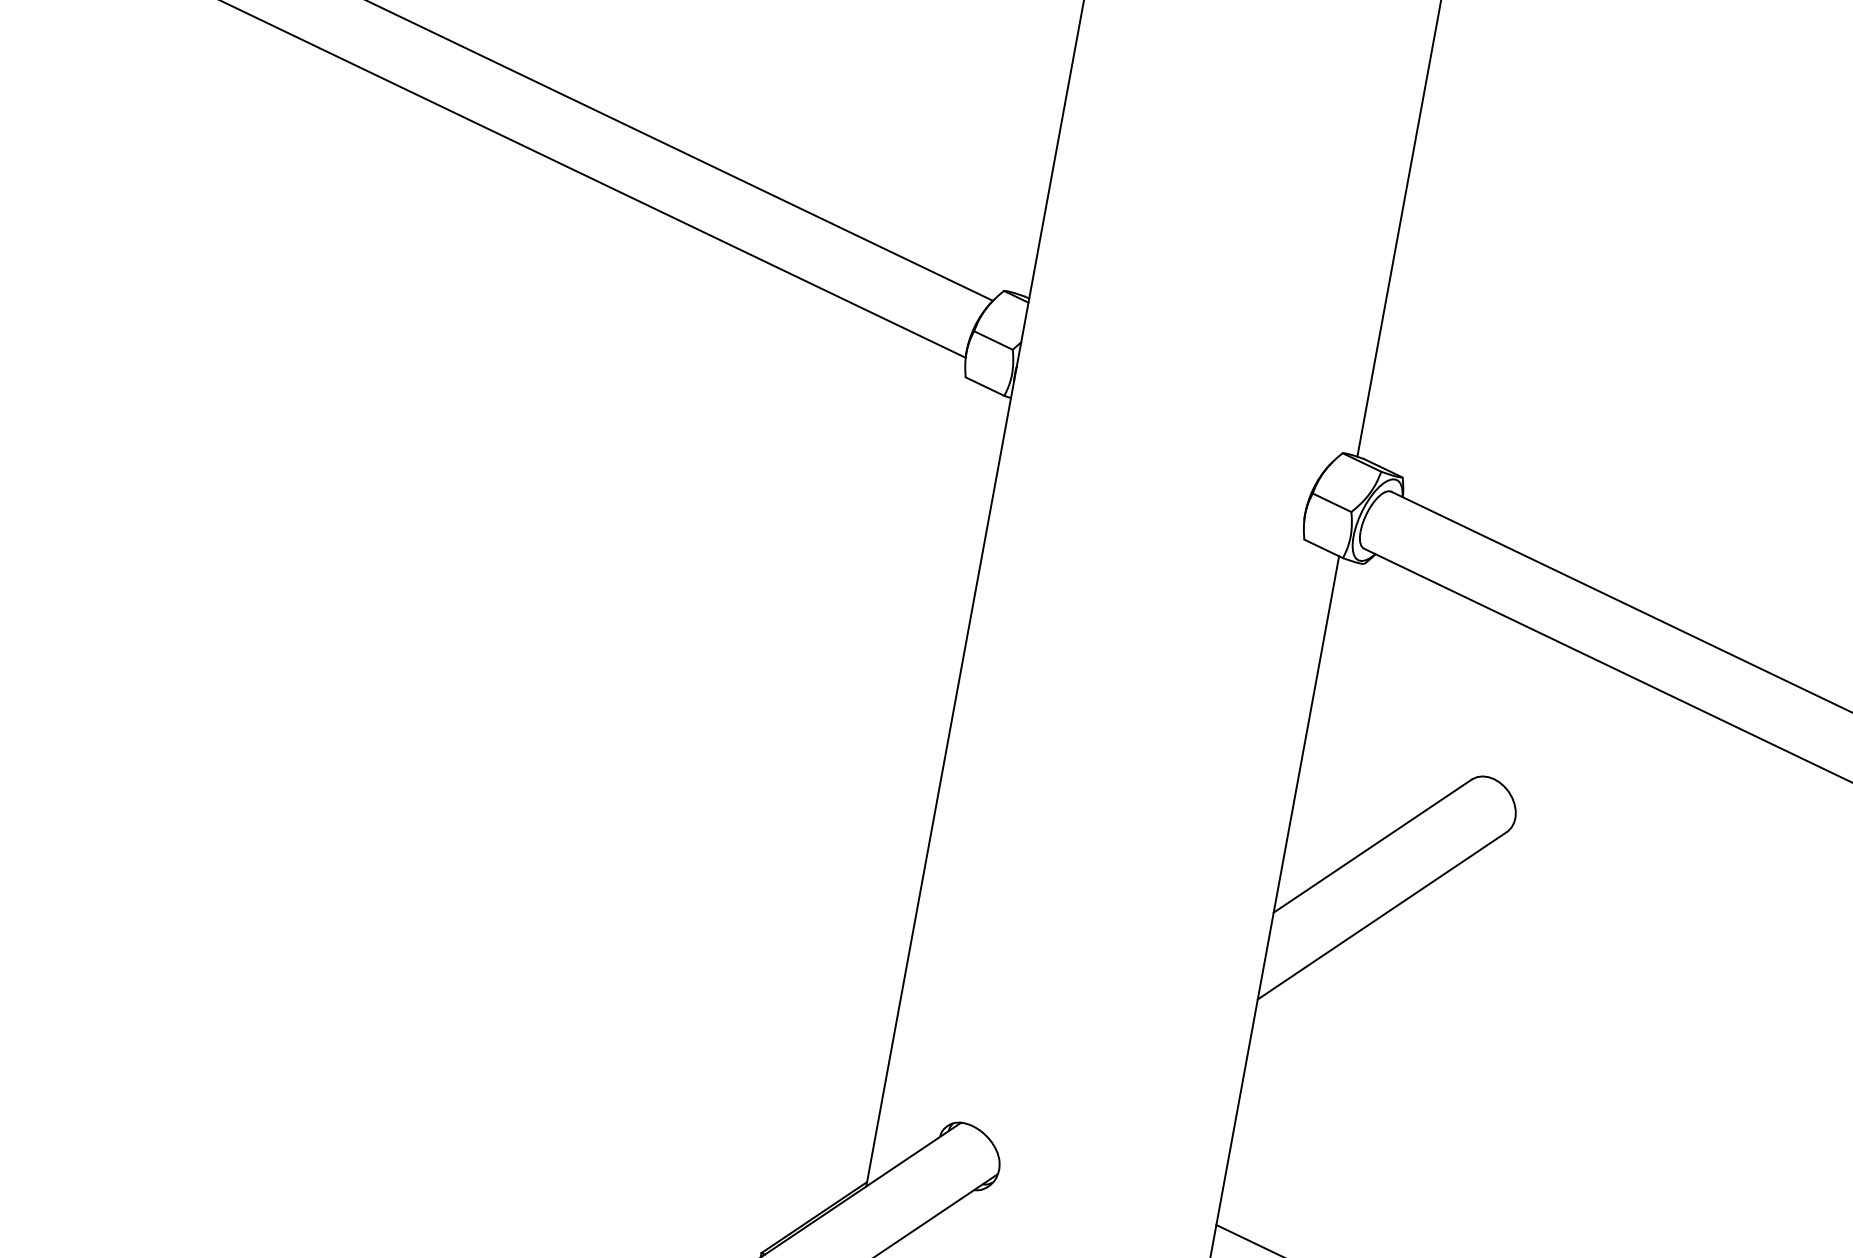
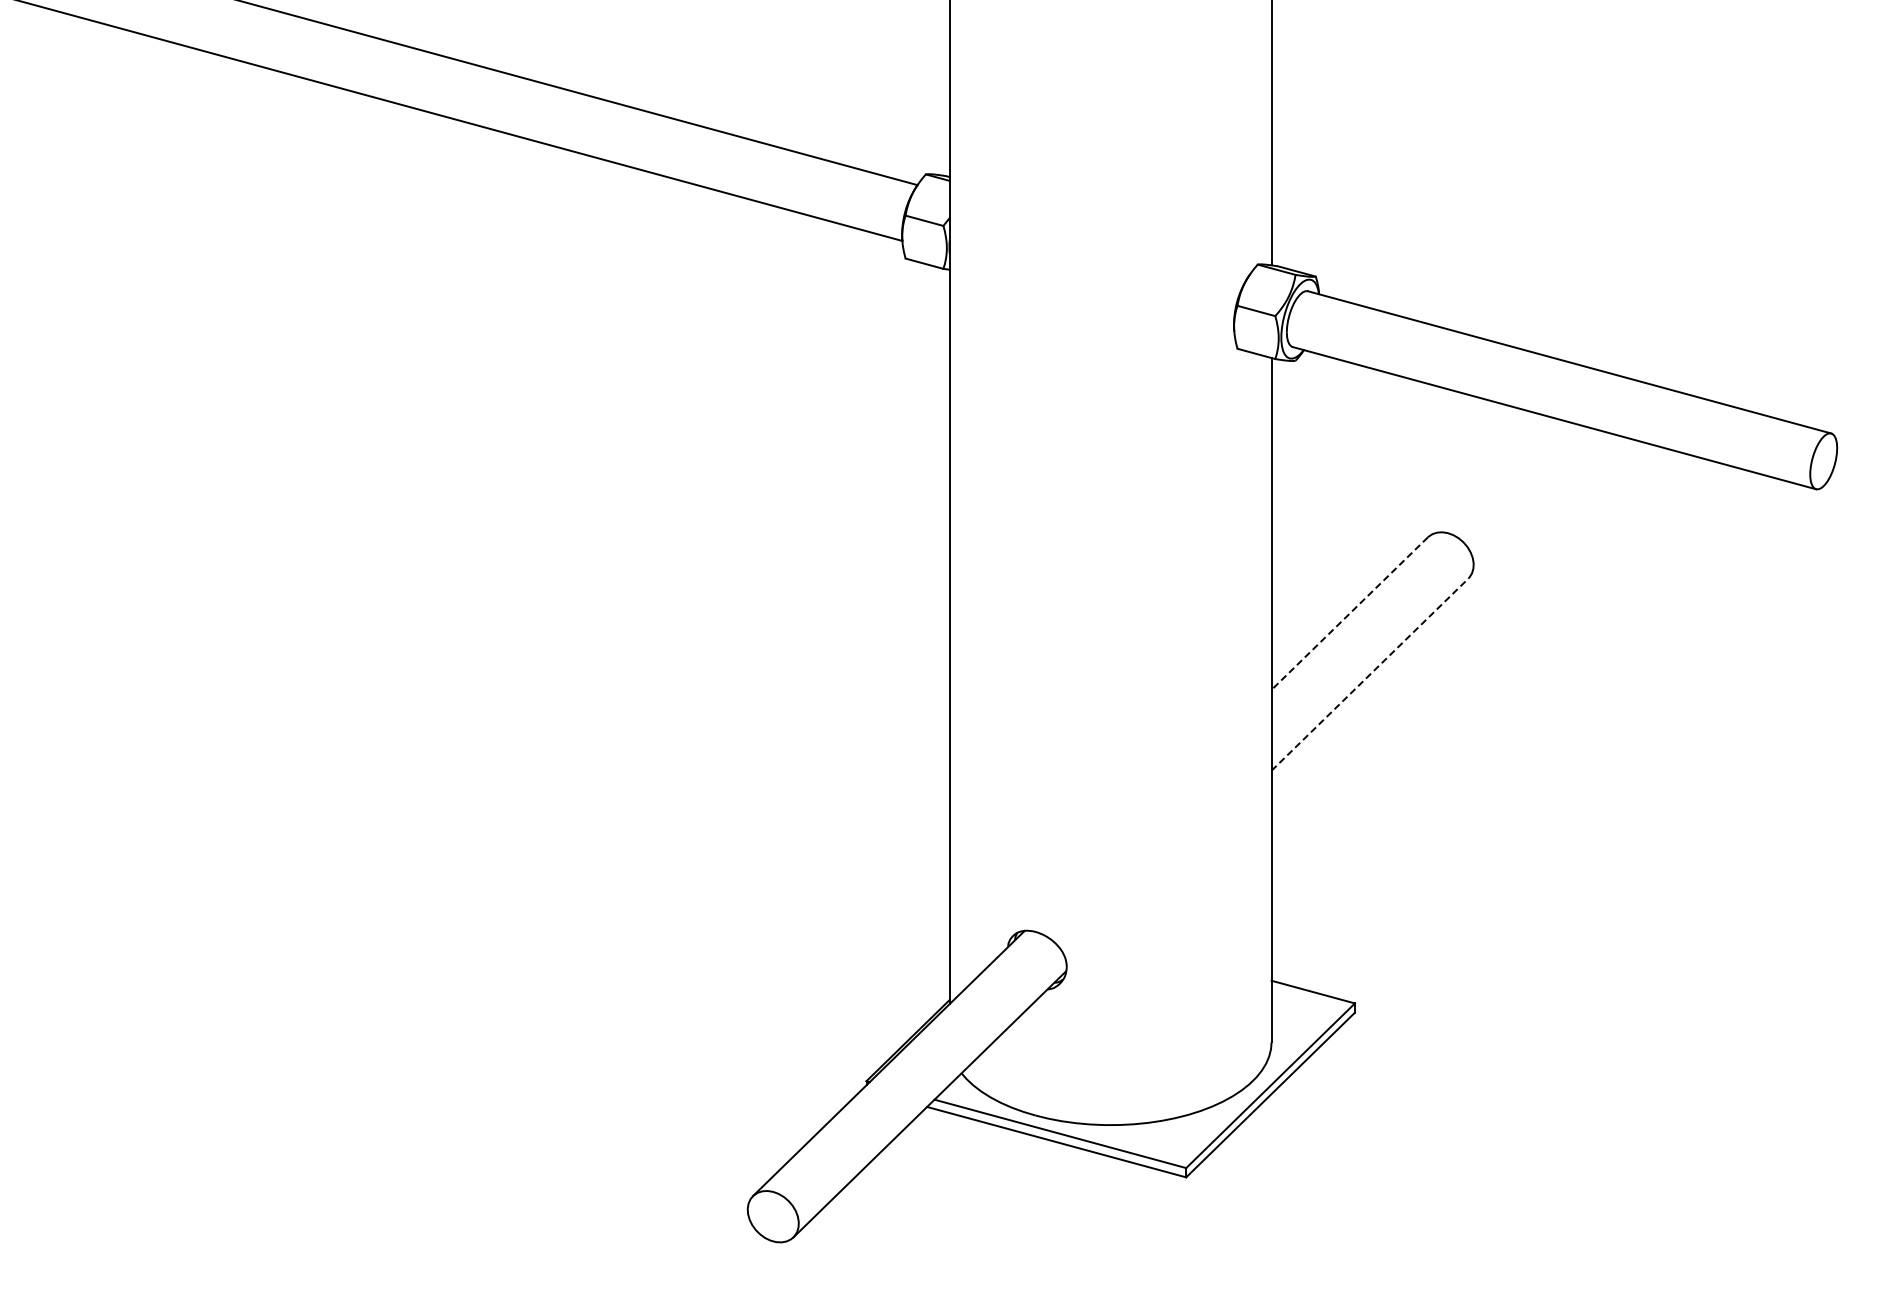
line: (1372, 845) -> (1349, 613), solid -> dashed
line: (1382, 915) -> (1370, 674), solid -> dashed

